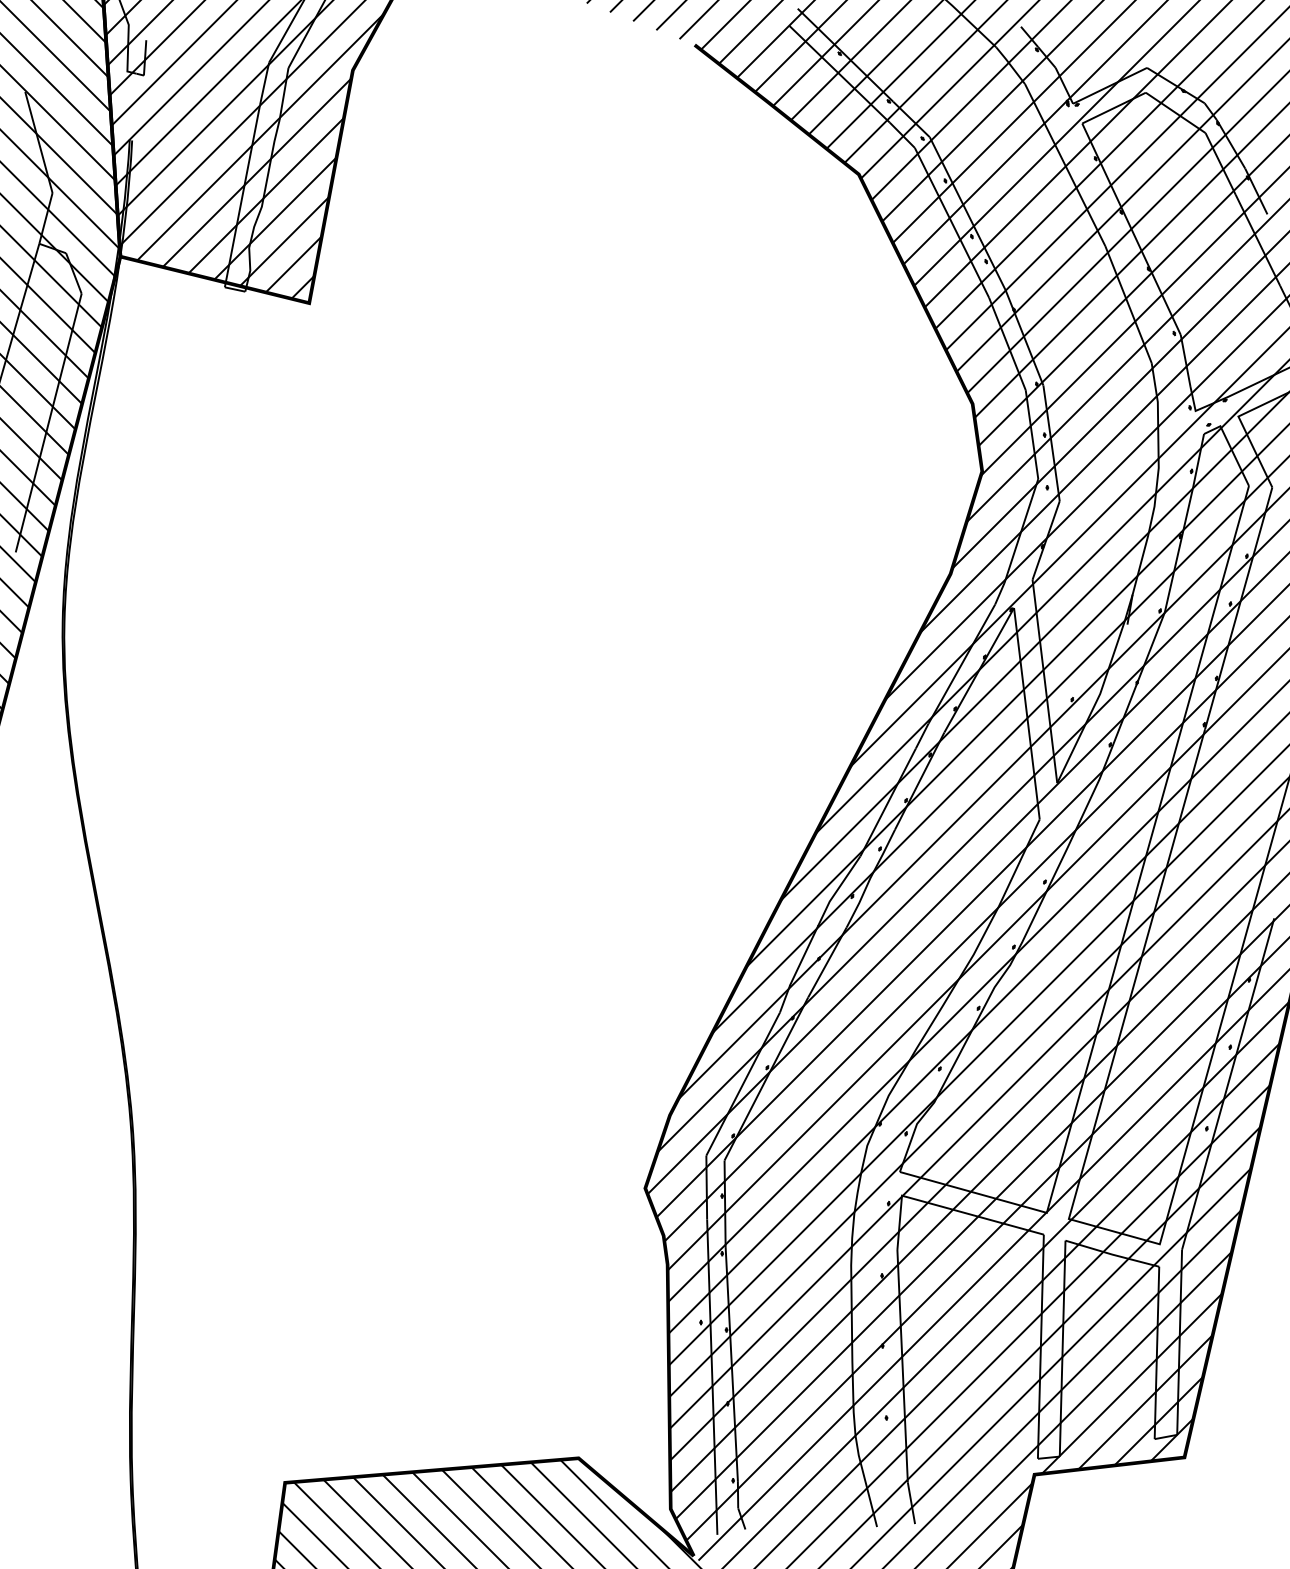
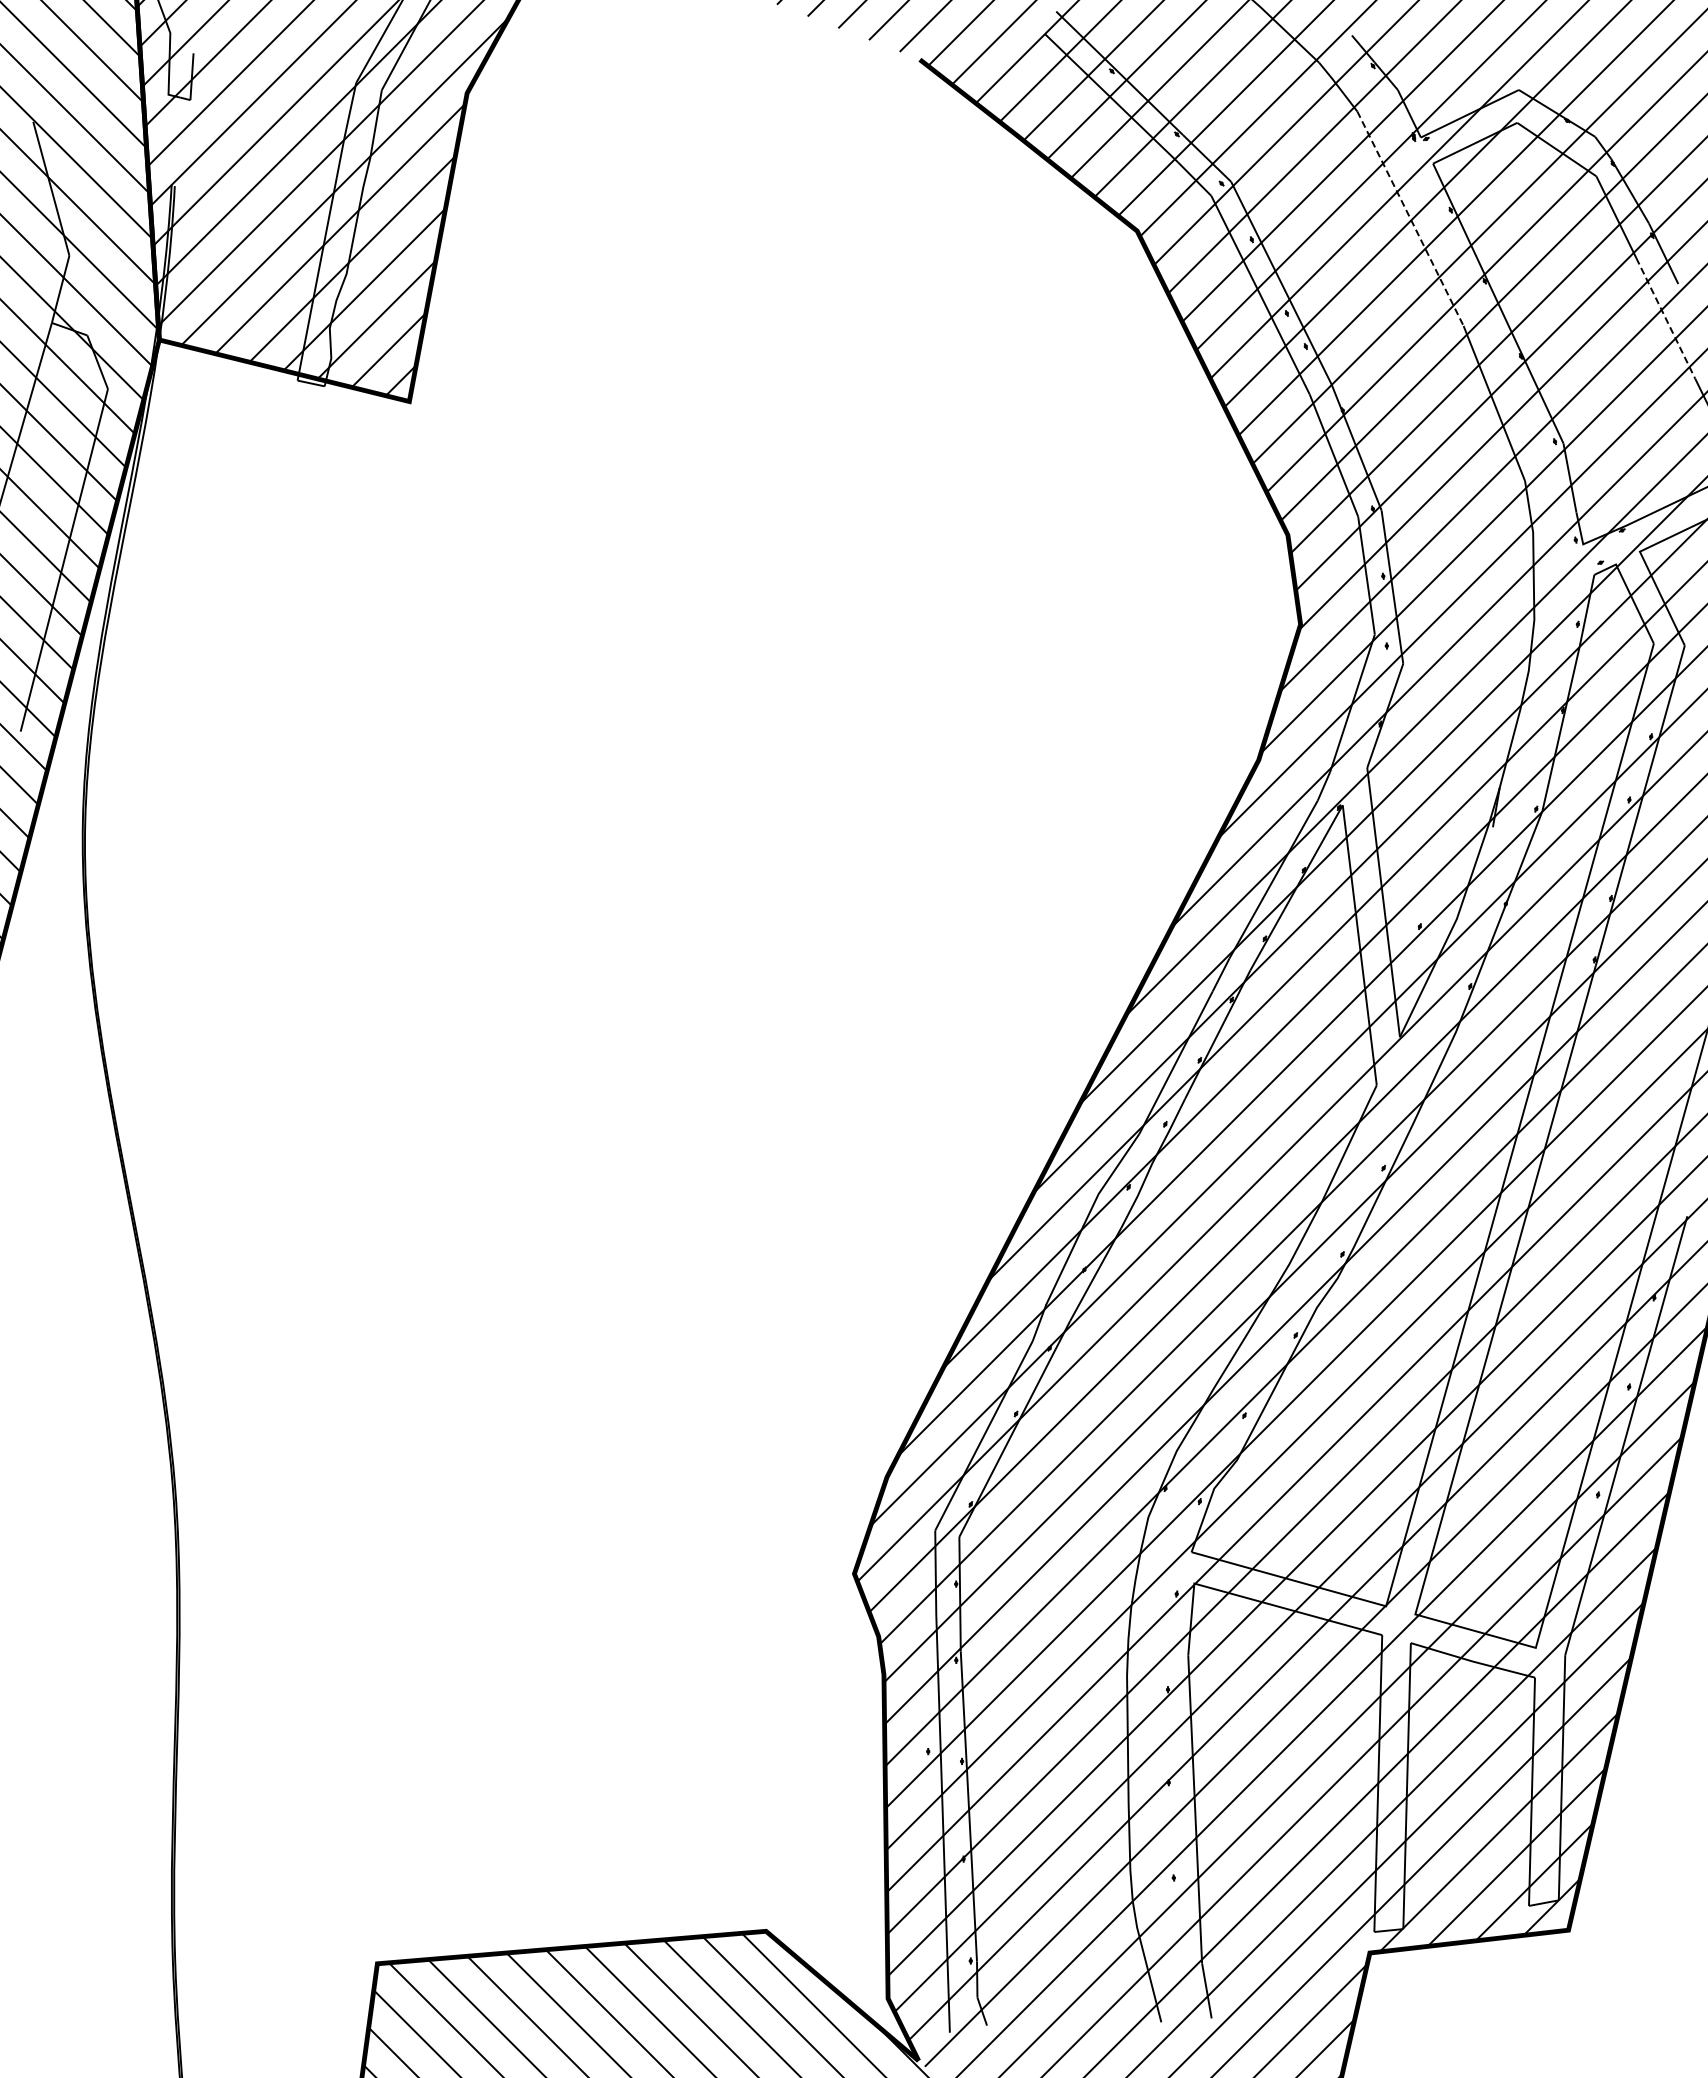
line: (1065, 164) -> (1410, 218), solid -> dashed
line: (1257, 240) -> (1665, 318), solid -> dashed

